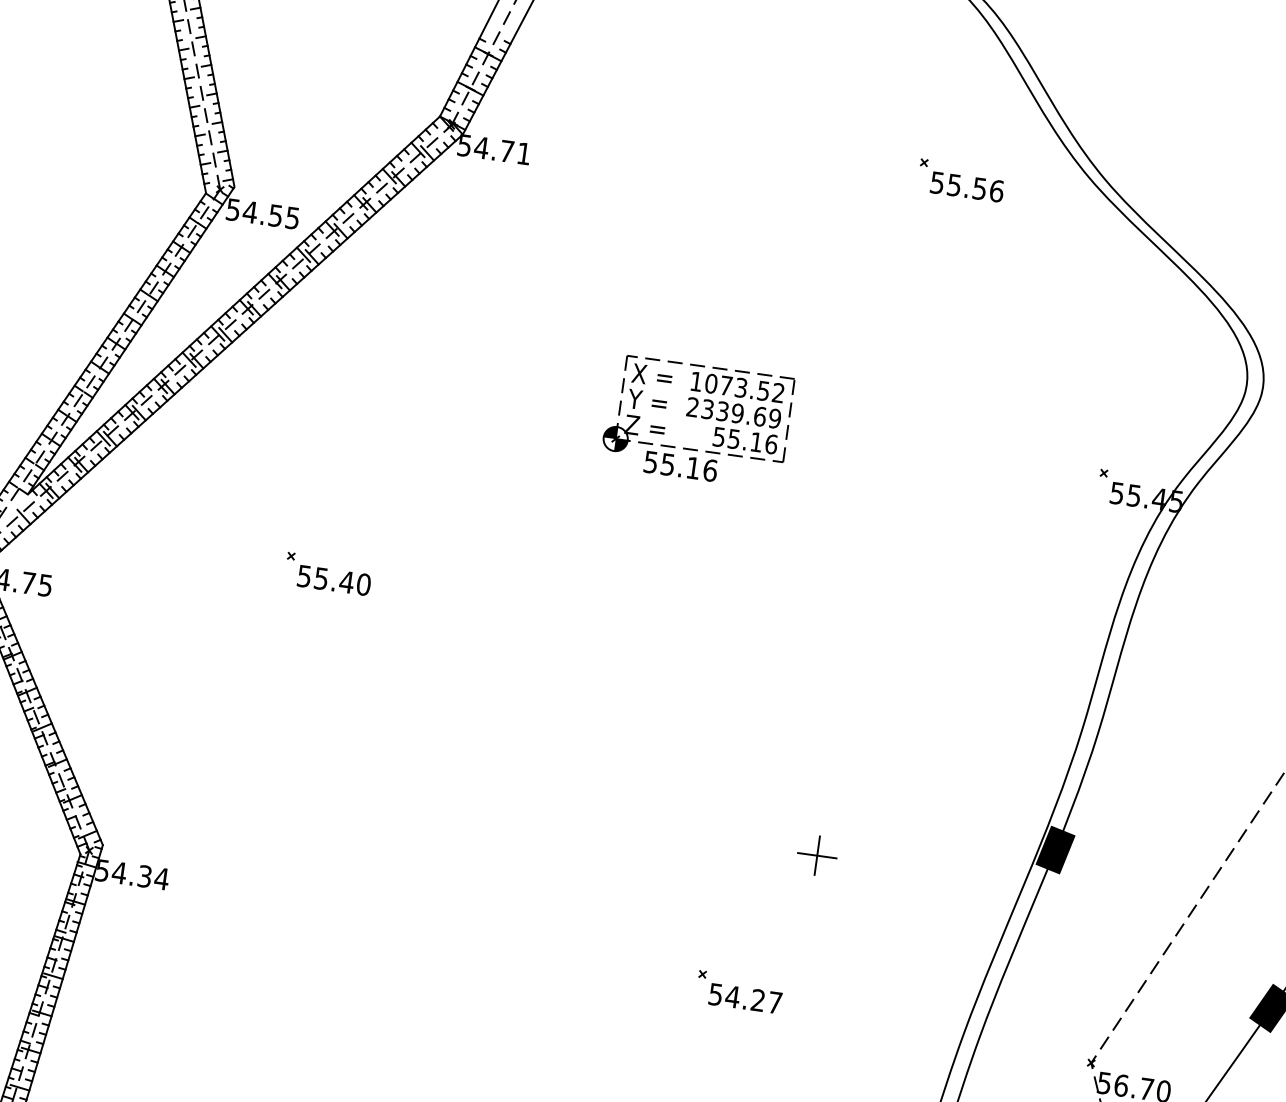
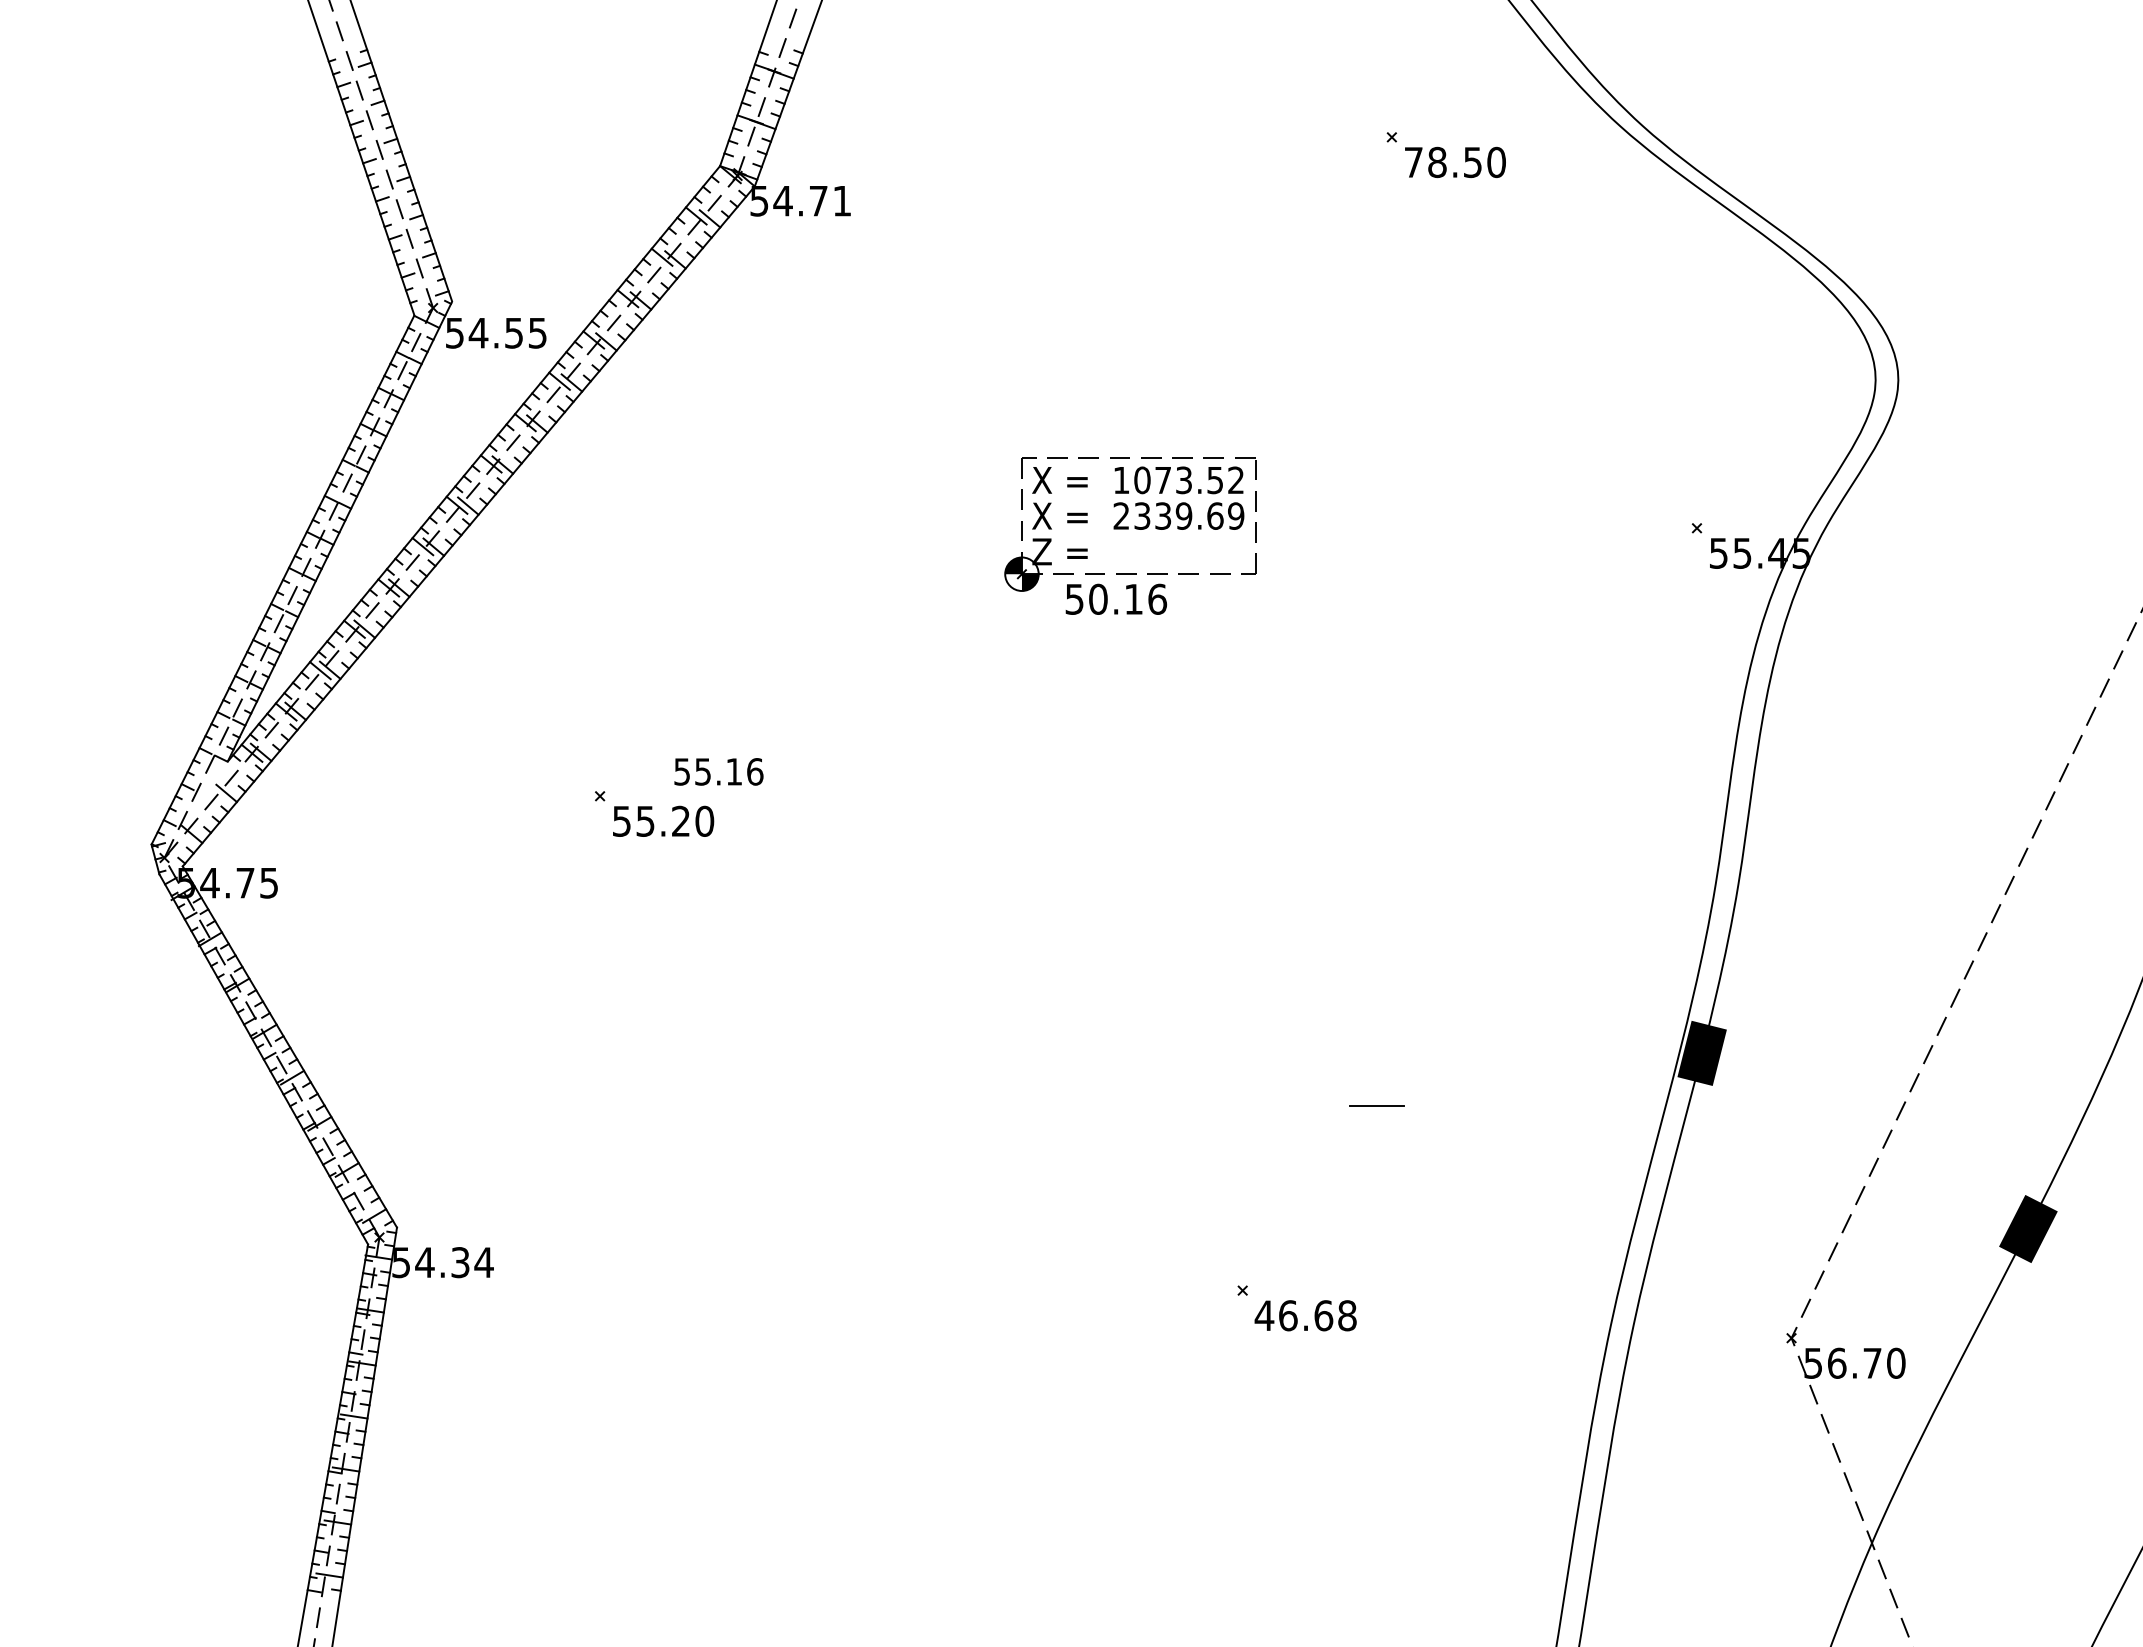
text: (967, 187) -> (1455, 162), 55.56 -> 78.50
text: (648, 400) -> (1059, 515), Y = -> X =
text: (745, 440) -> (718, 771), moved
text: (668, 464) -> (1098, 598), 55.16 -> 50.16
text: (346, 581) -> (680, 820), 55.40 -> 55.20
line: (817, 855) -> (1377, 1106), removed
text: (745, 998) -> (1305, 1315), 54.27 -> 46.68

